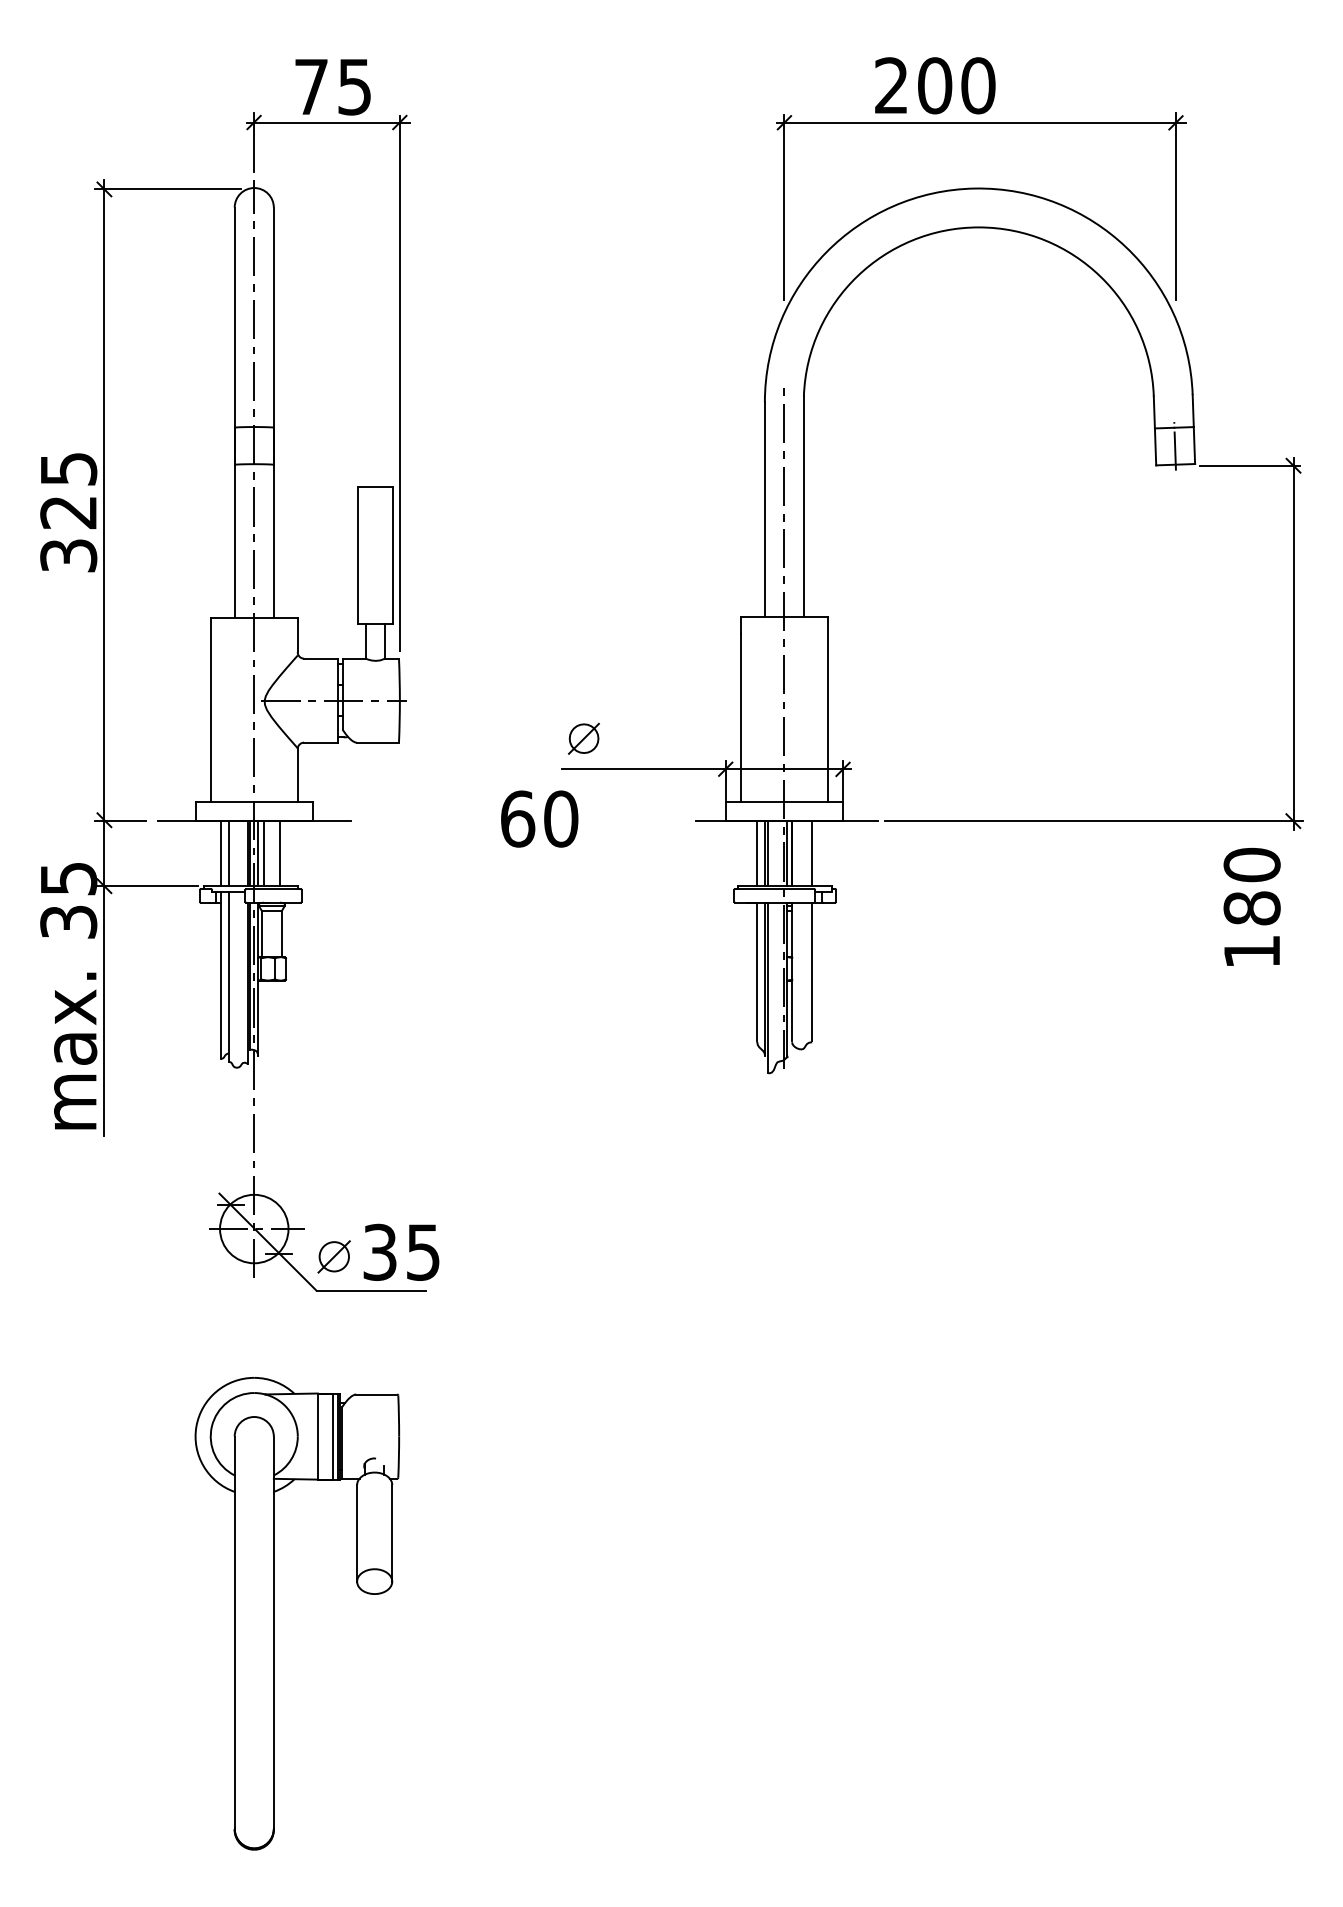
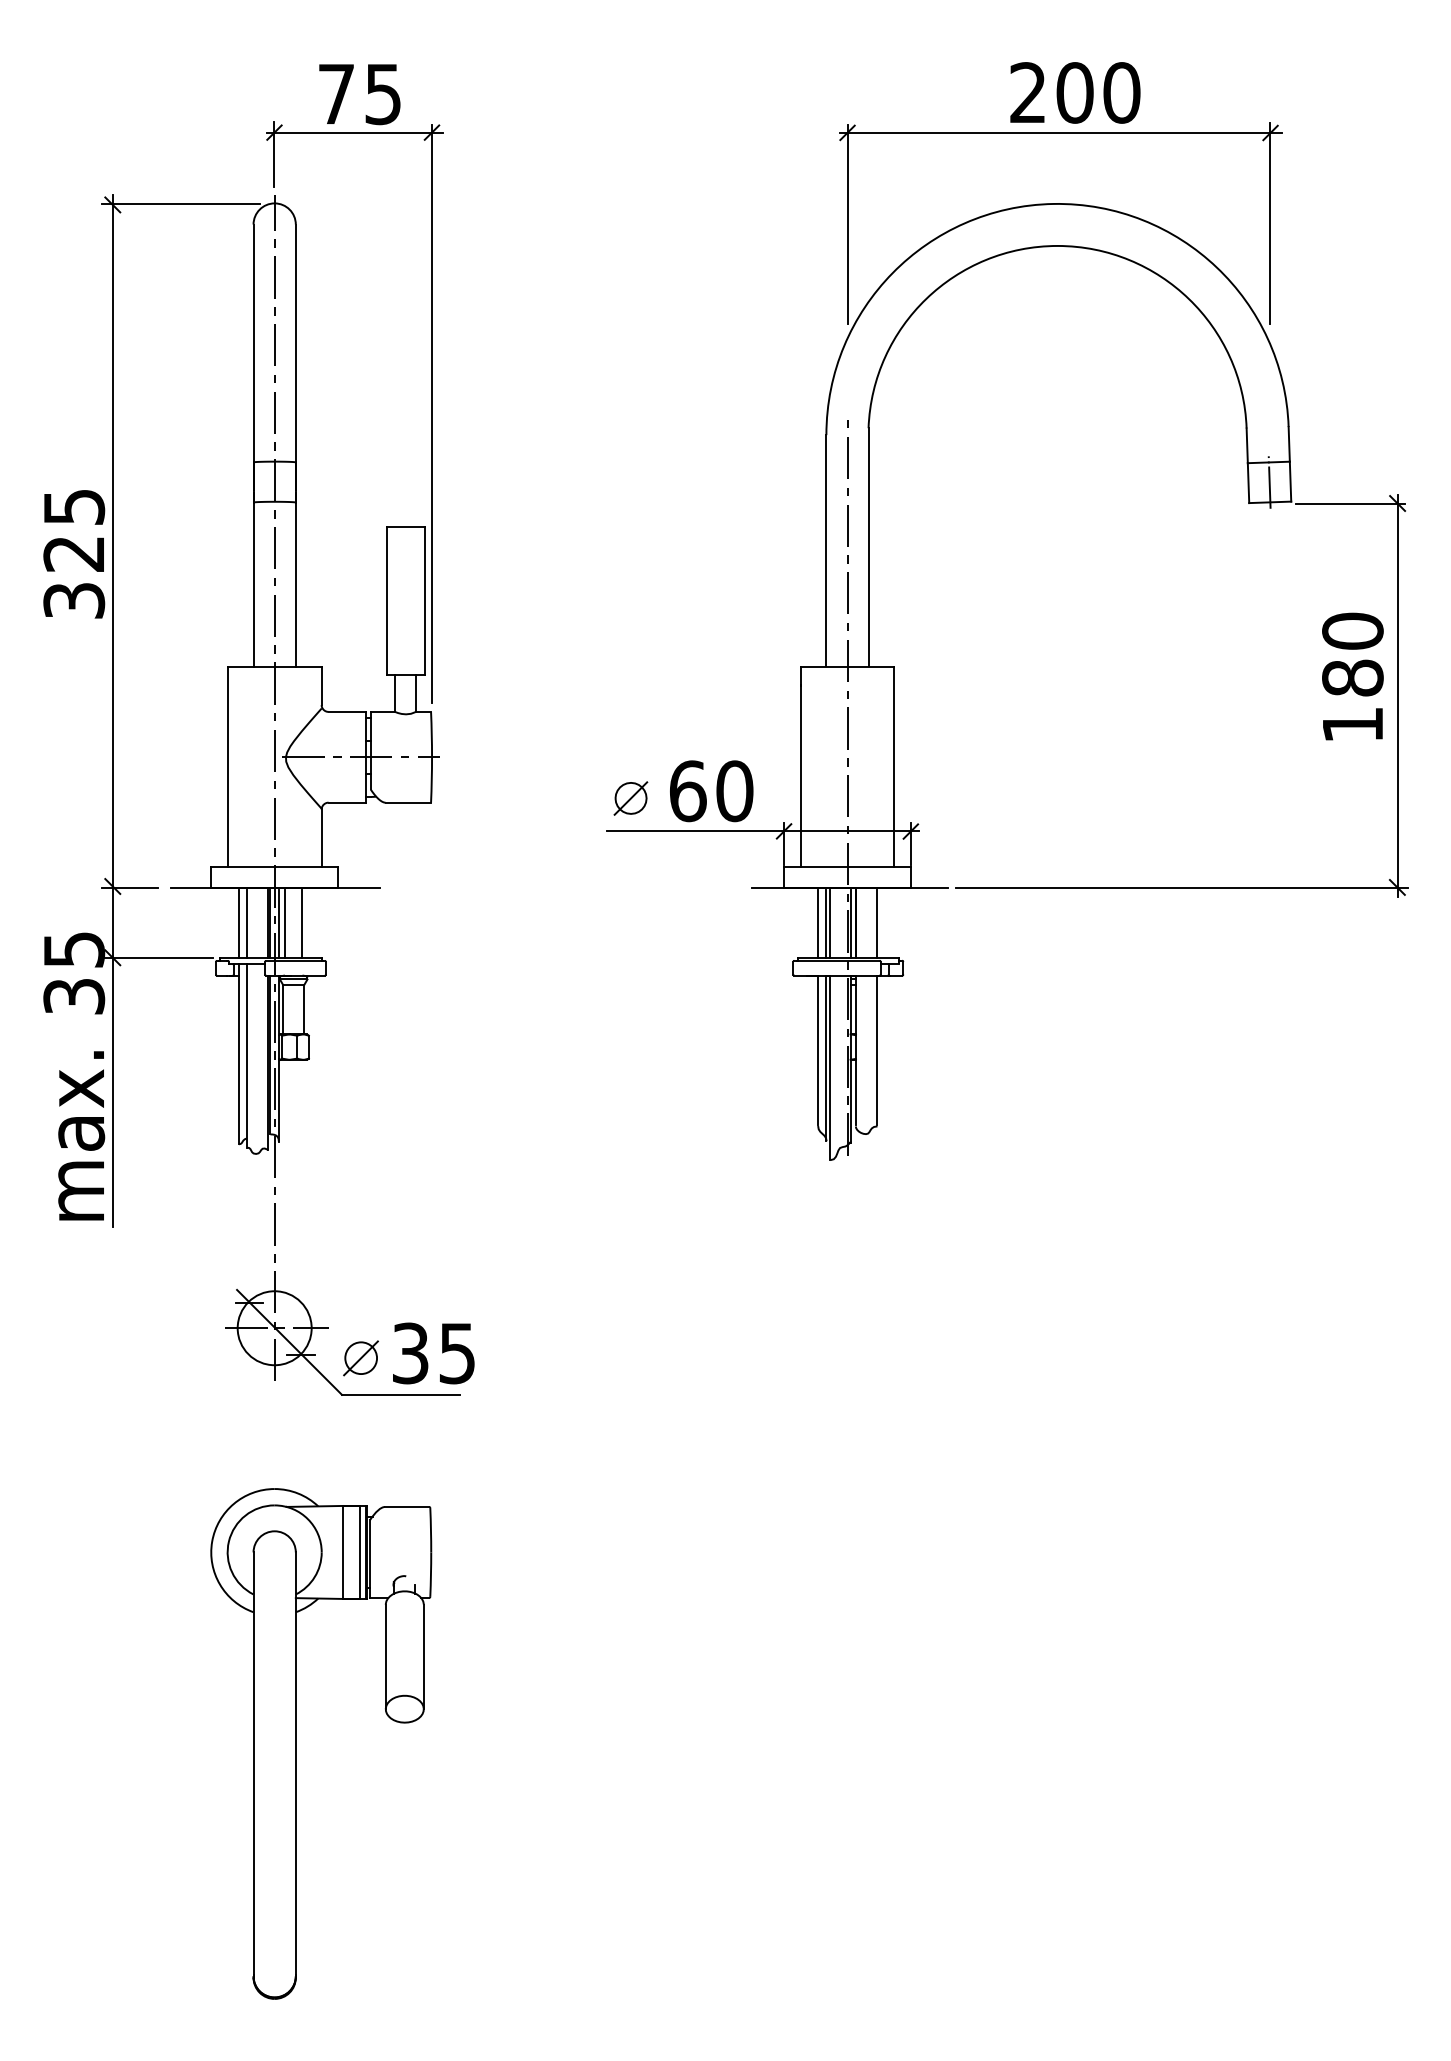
text: (935, 85) -> (1075, 92), moved
text: (539, 818) -> (711, 790), moved
text: (1251, 906) -> (1352, 676), moved

